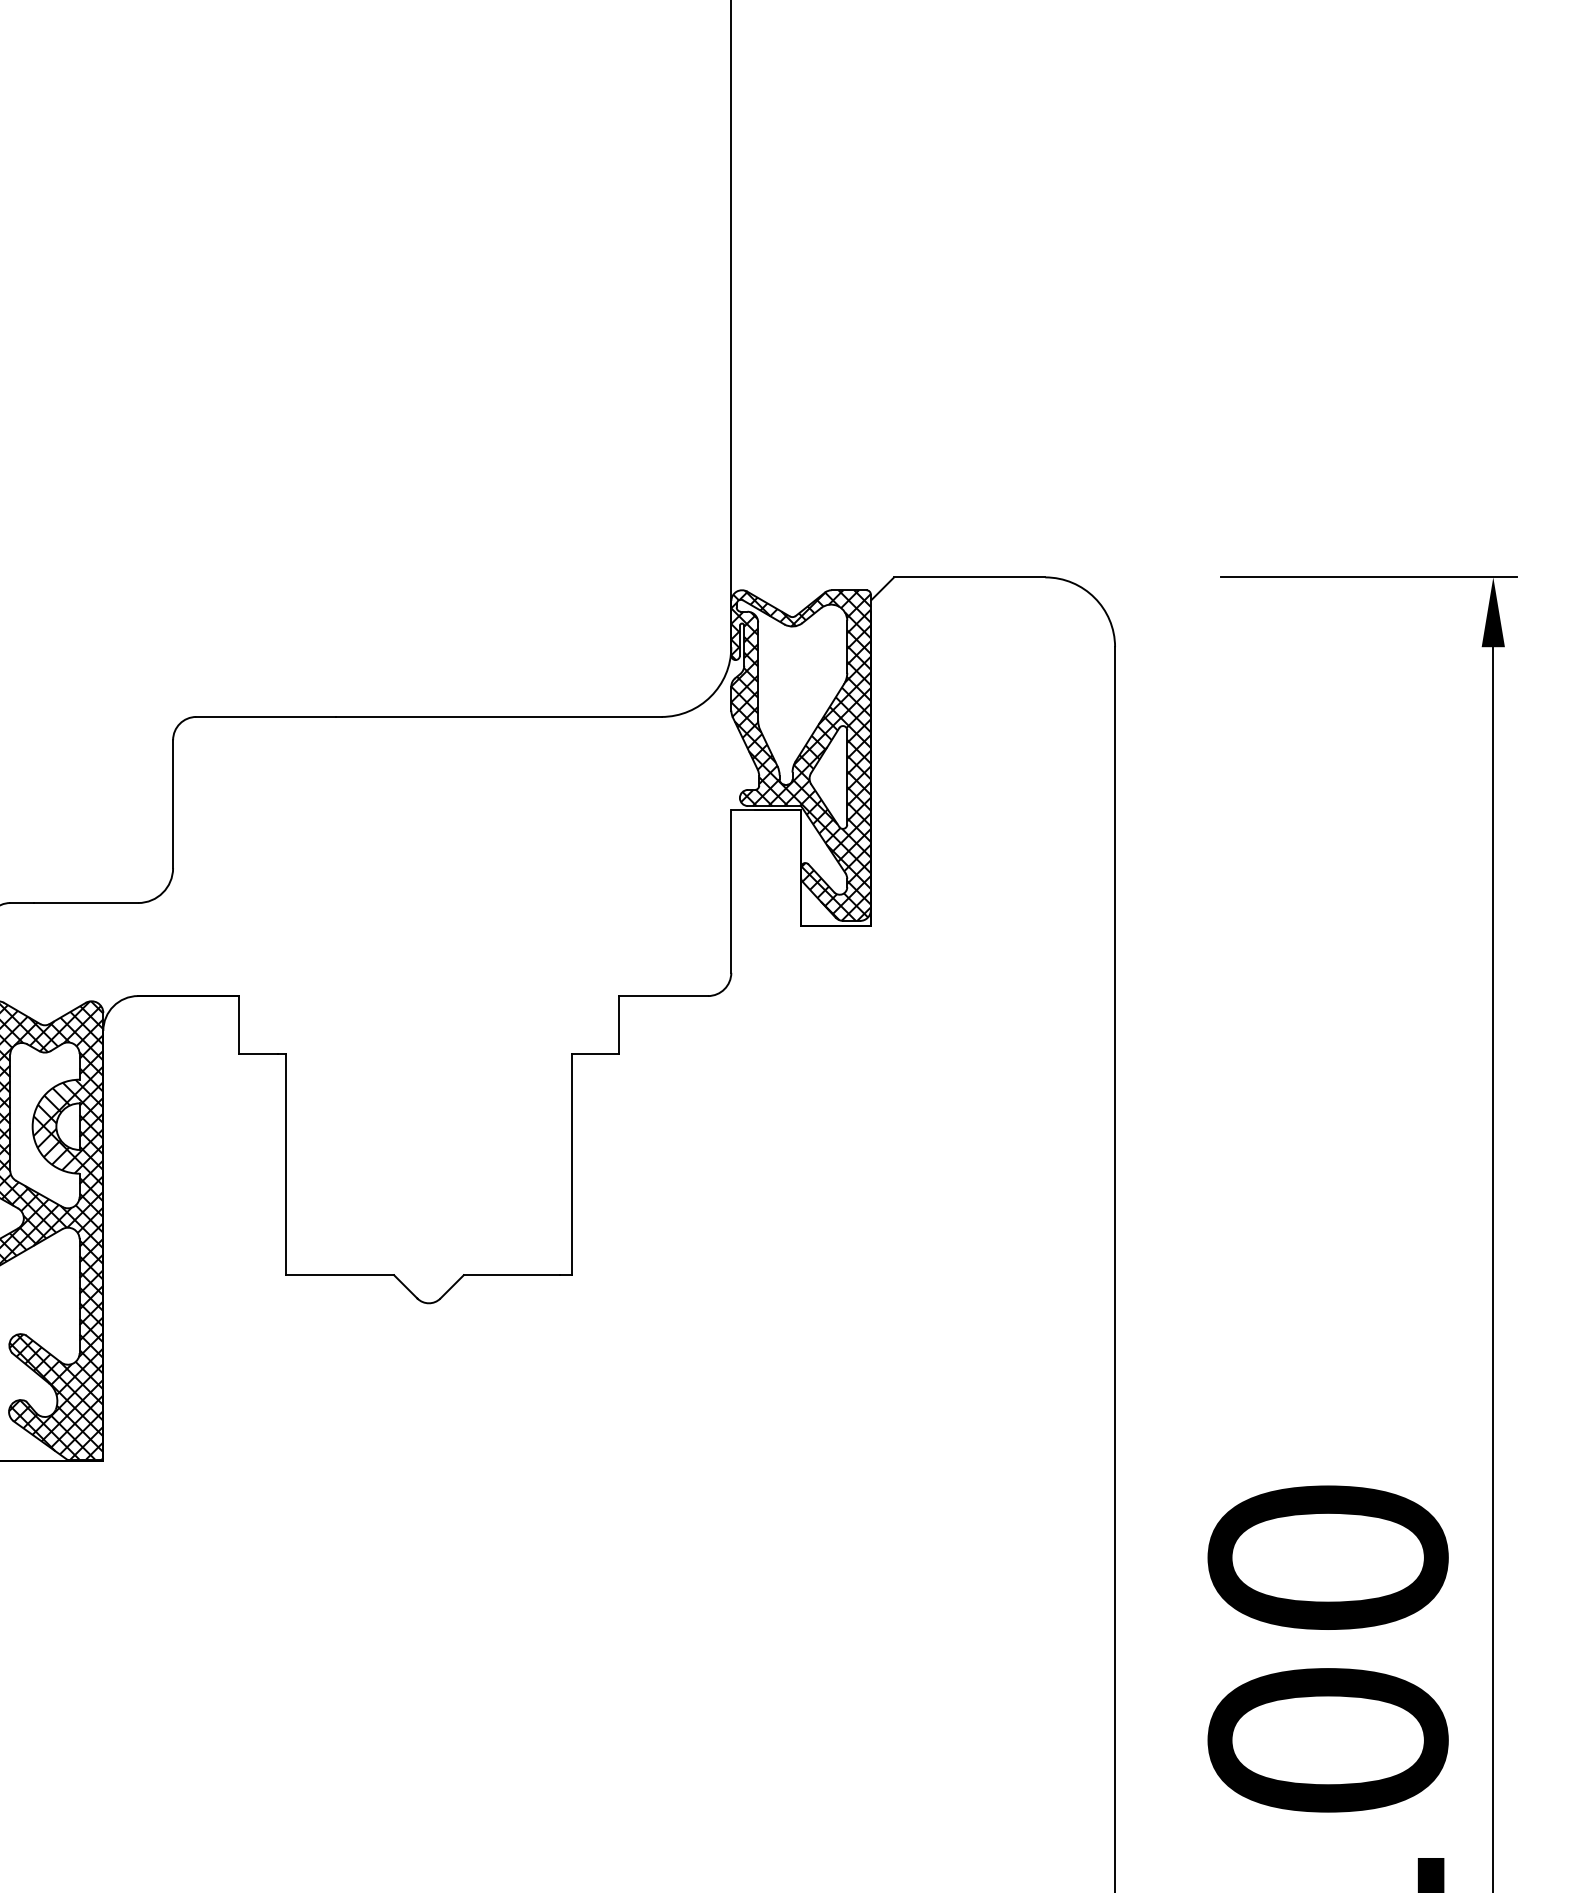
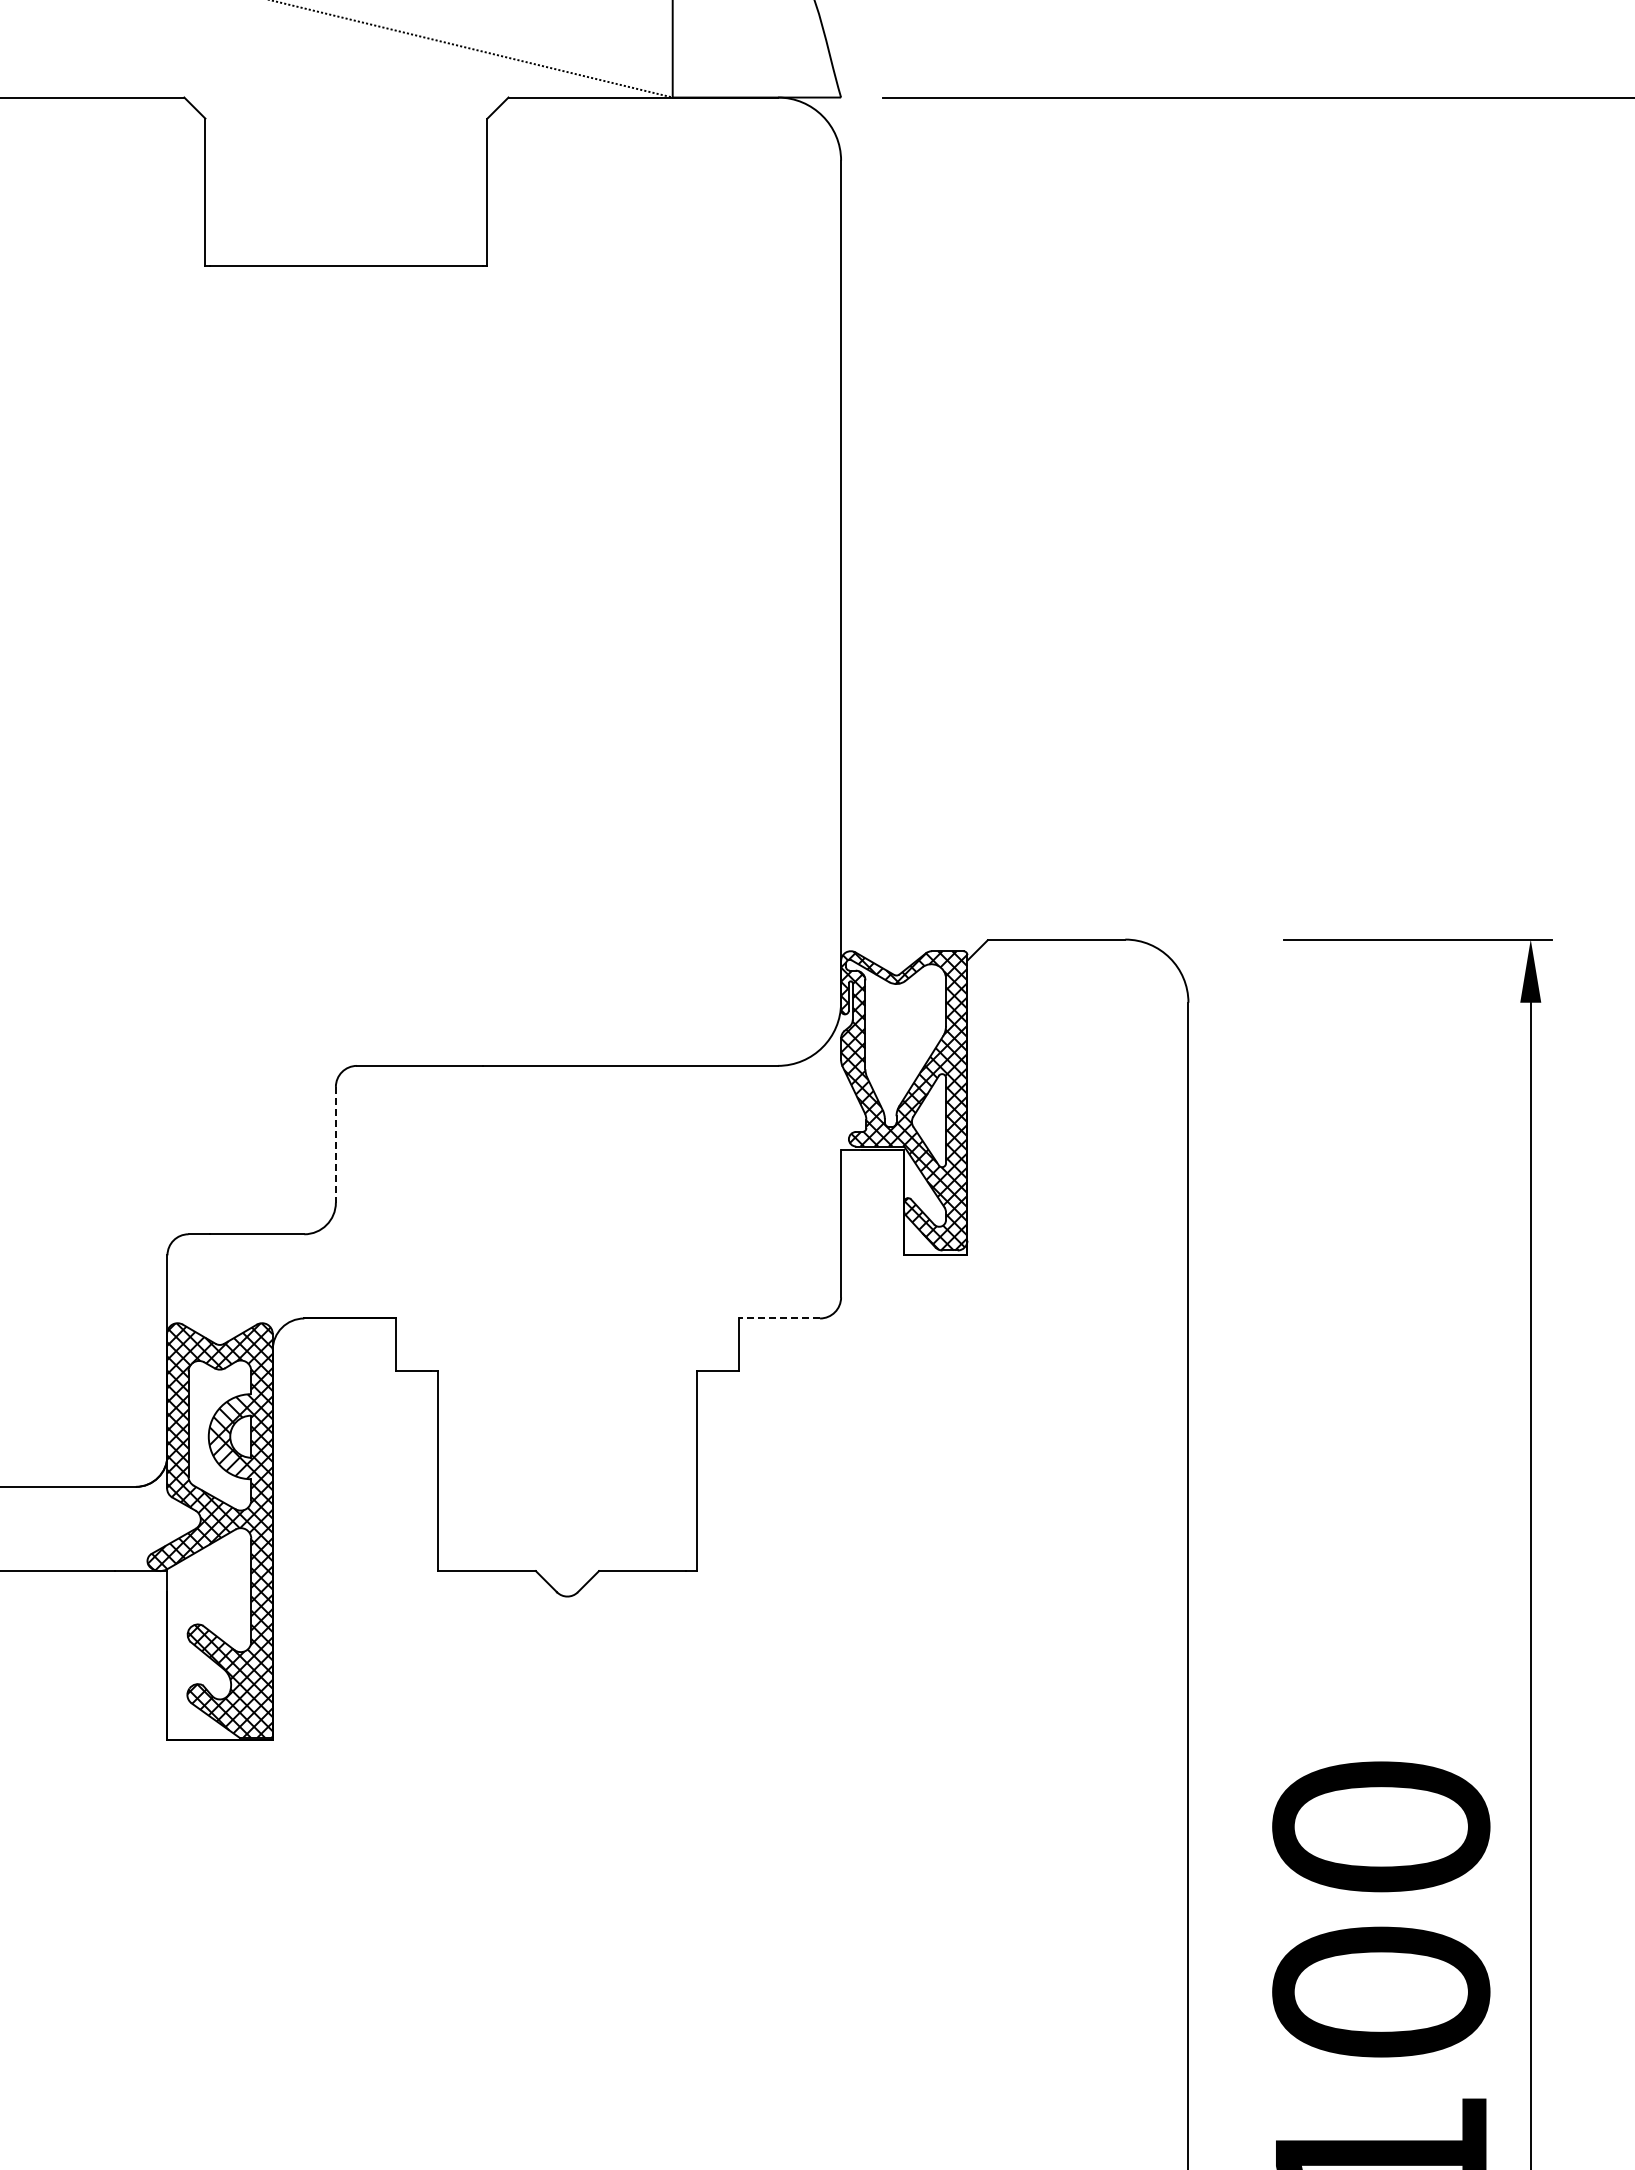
line: (172, 803) -> (335, 1144), solid -> dashed
line: (663, 996) -> (779, 1318), solid -> dashed

